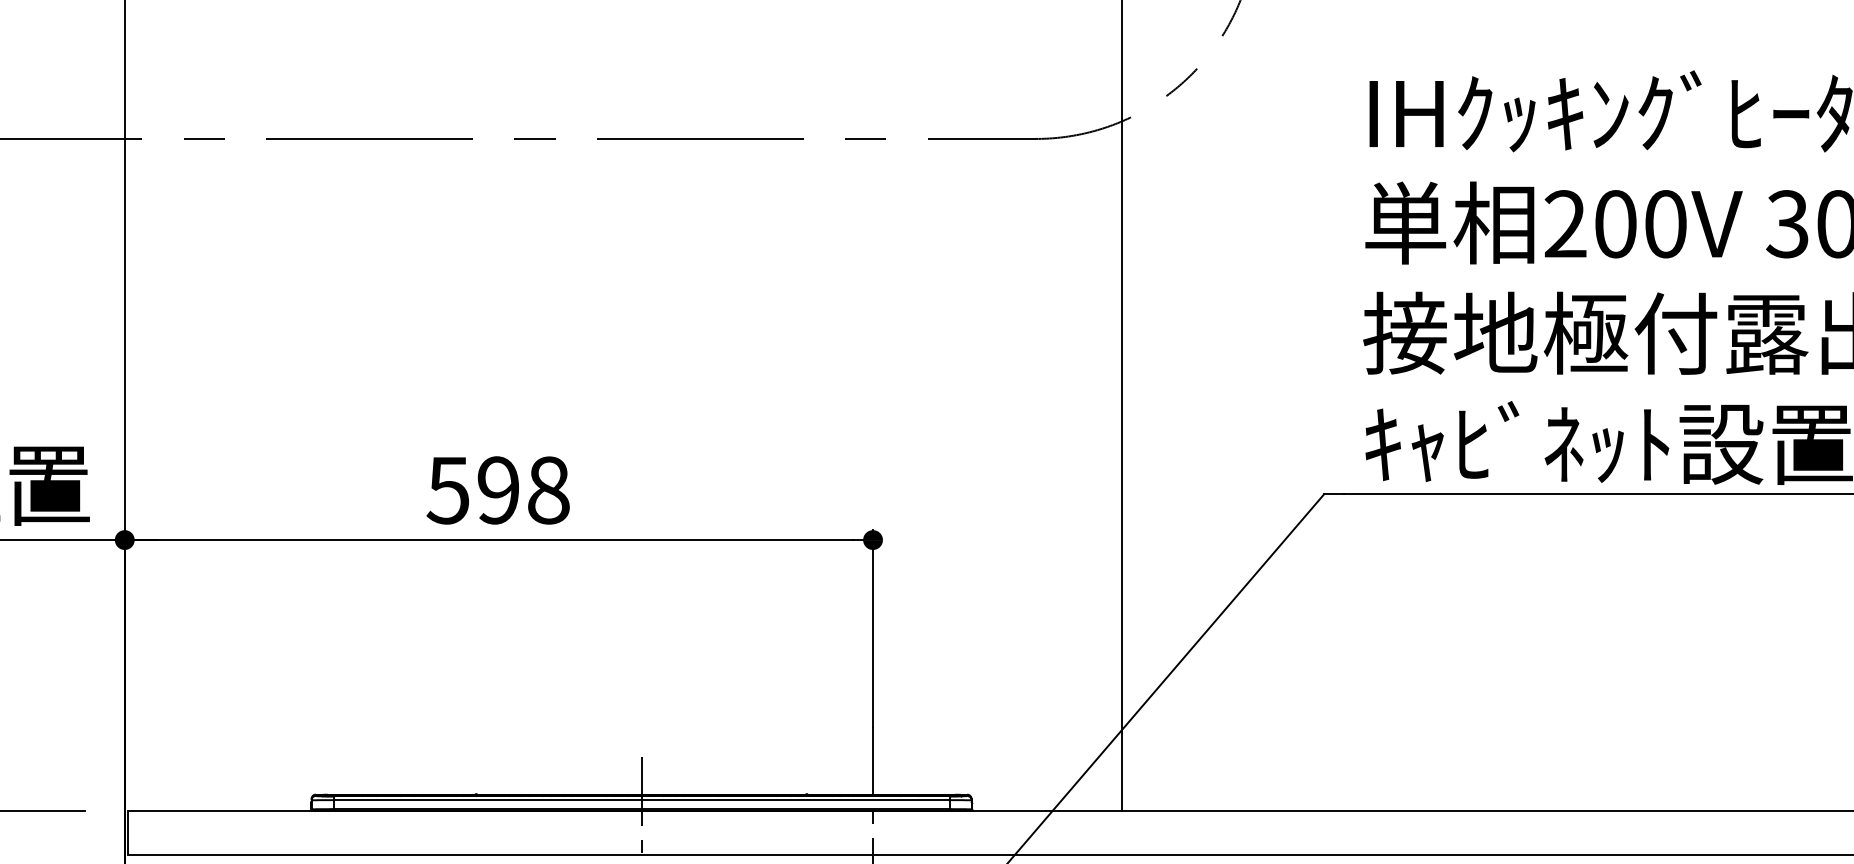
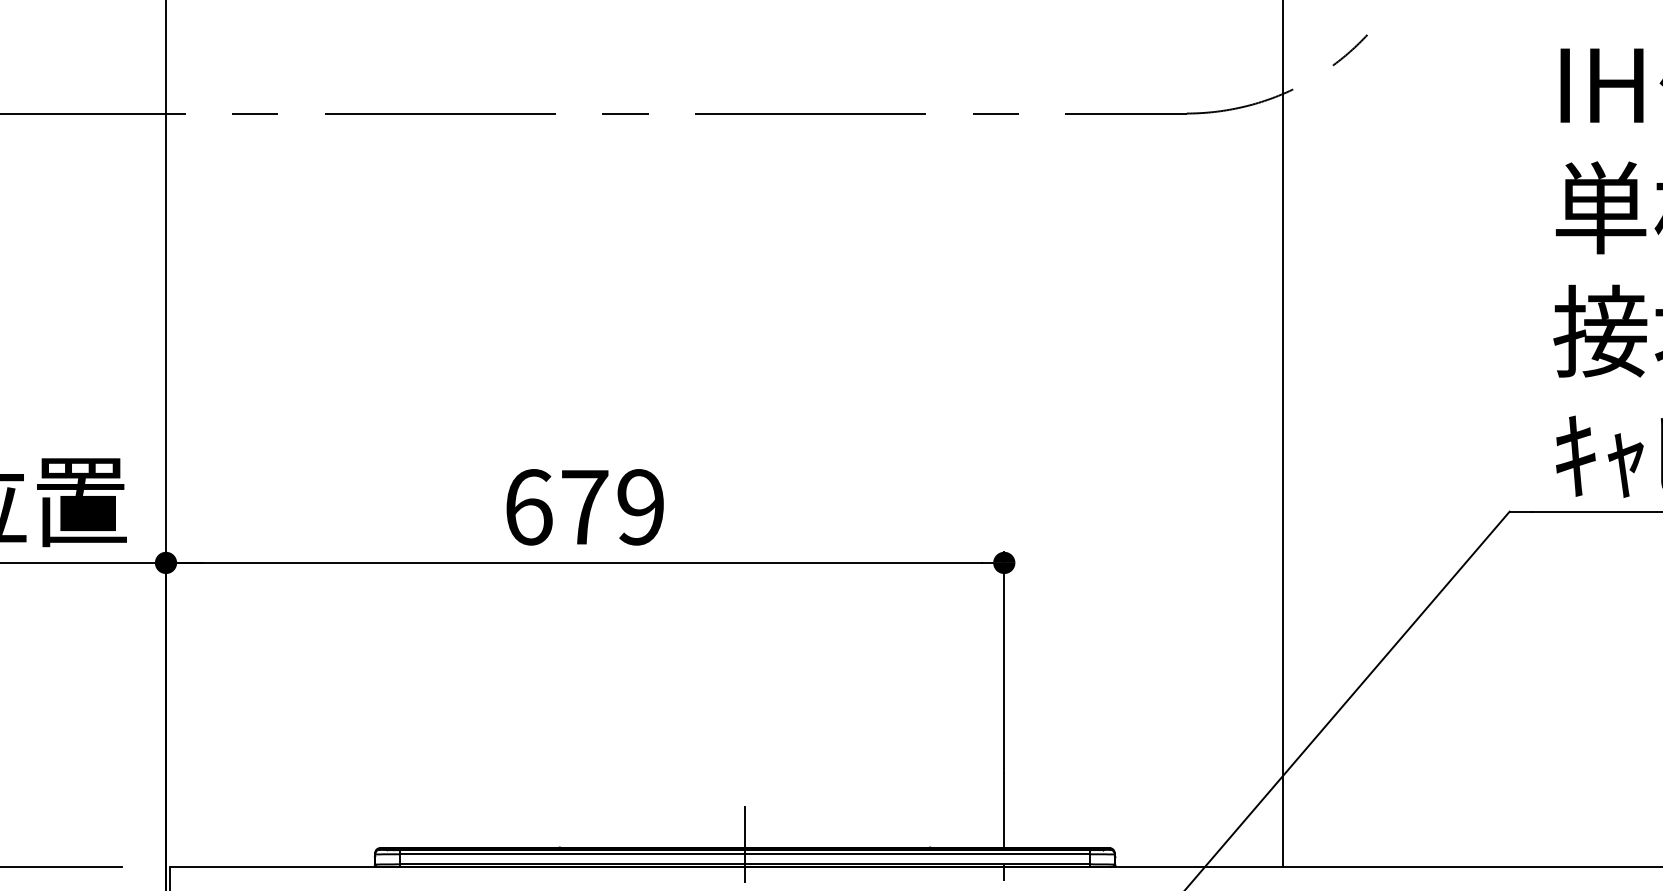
text: (497, 490) -> (583, 507), 598 -> 679

